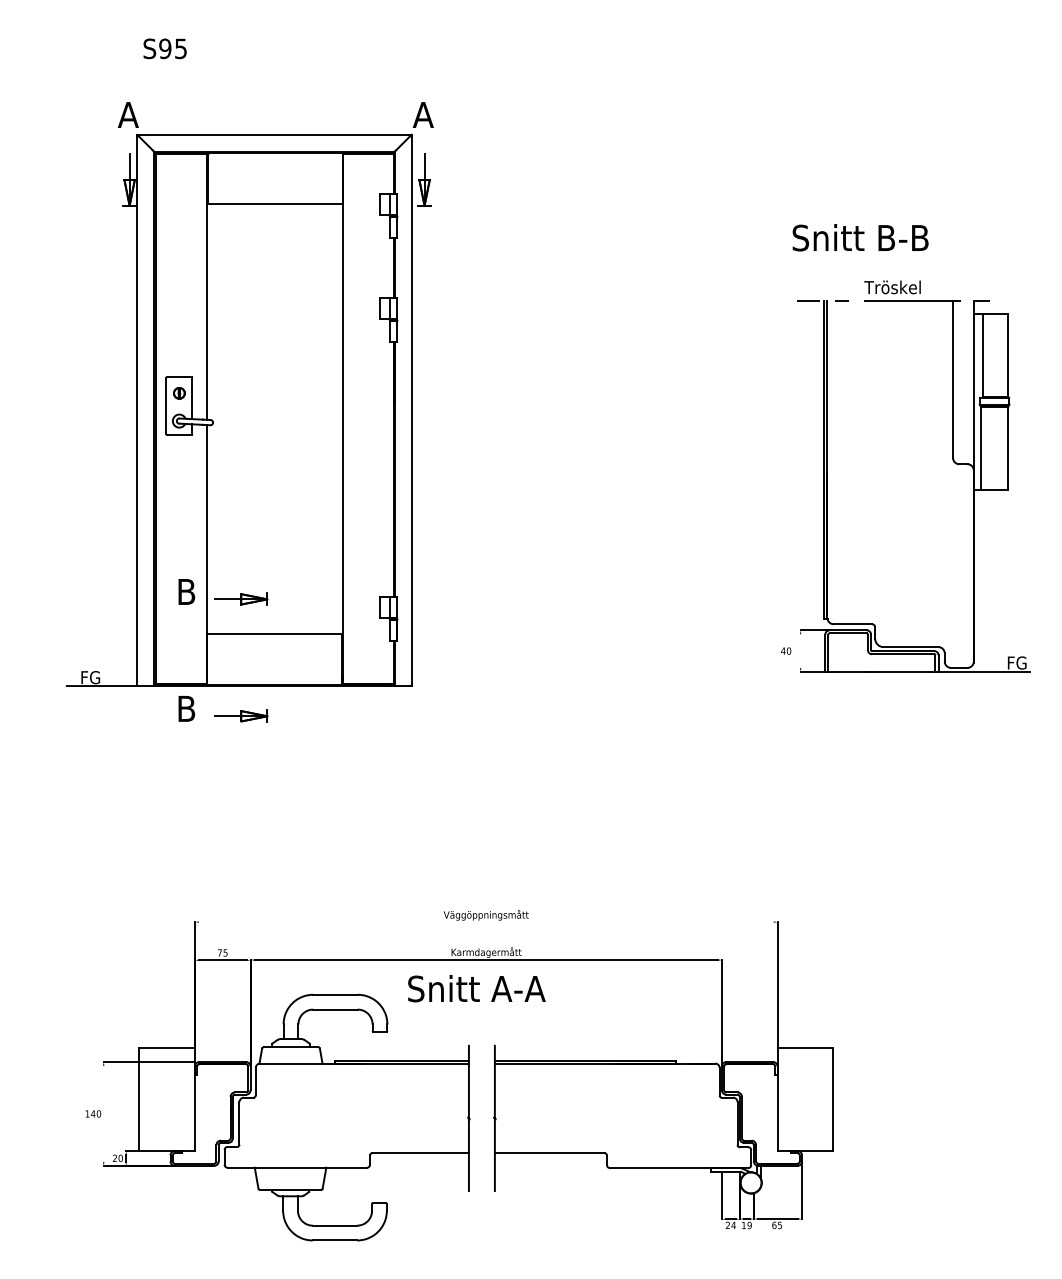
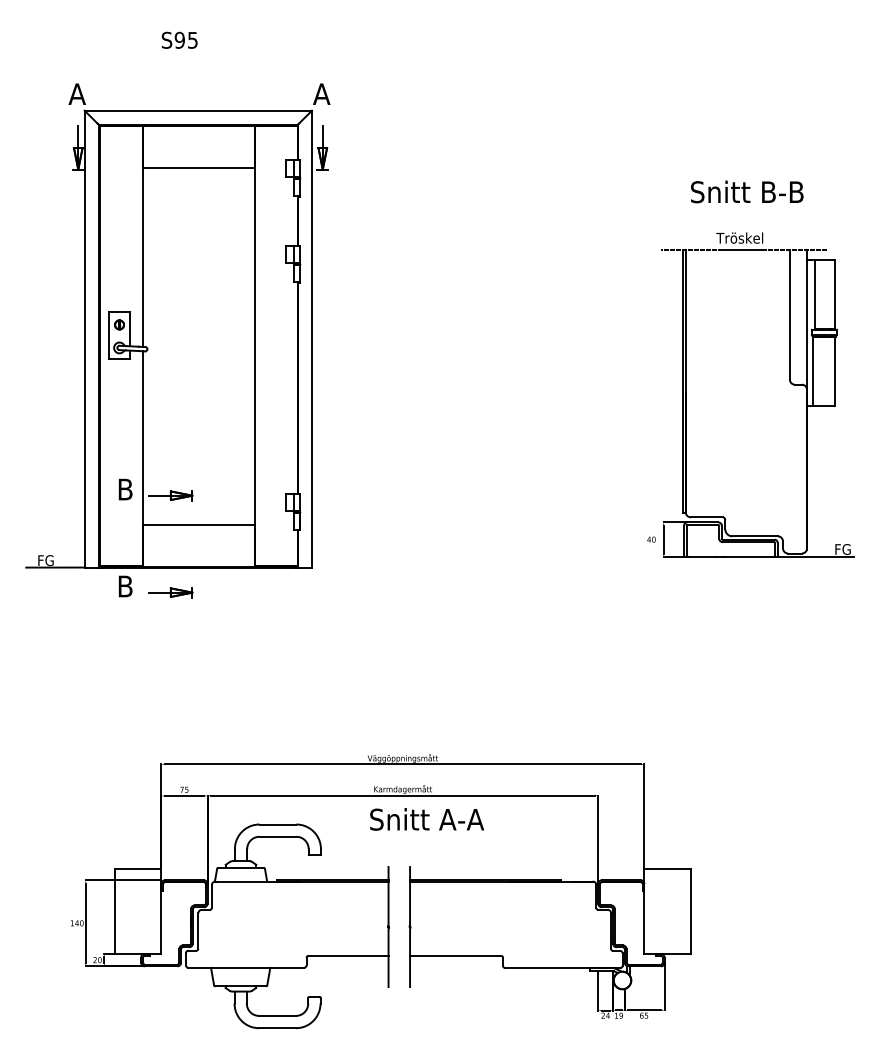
text: (164, 47) -> (179, 39), moved
text: (860, 237) -> (747, 191), moved
part: (249, 412) -> (177, 340), moved
line: (800, 650) -> (663, 539), added
line: (485, 922) -> (402, 764), added
text: (477, 988) -> (427, 819), moved
line: (103, 1114) -> (85, 923), added

